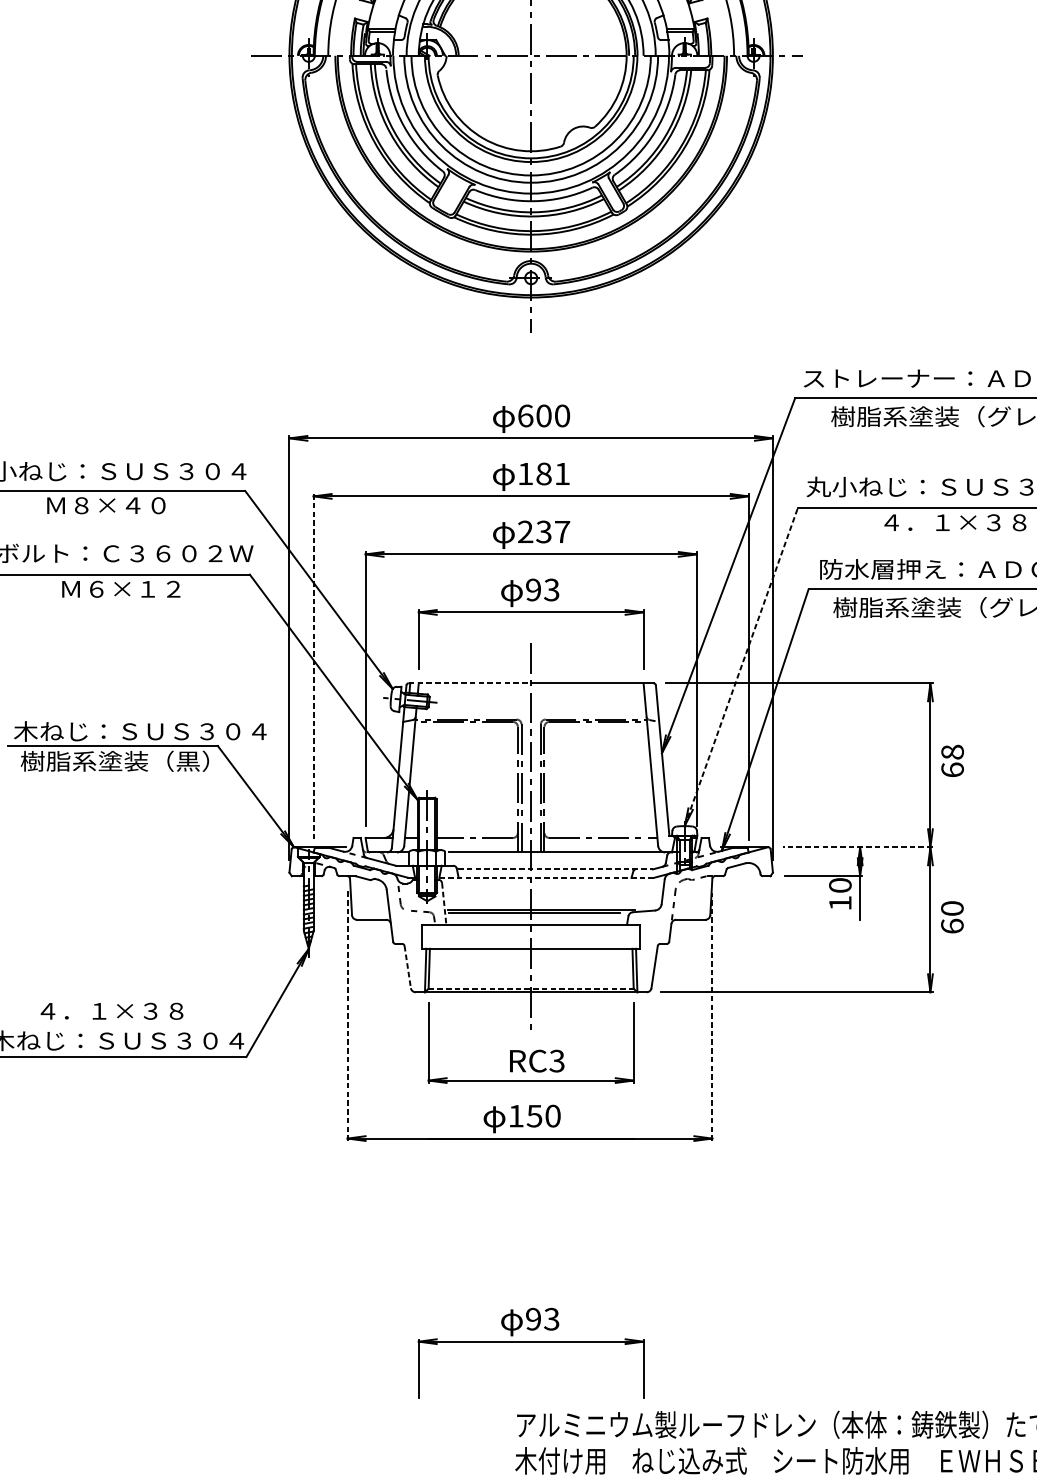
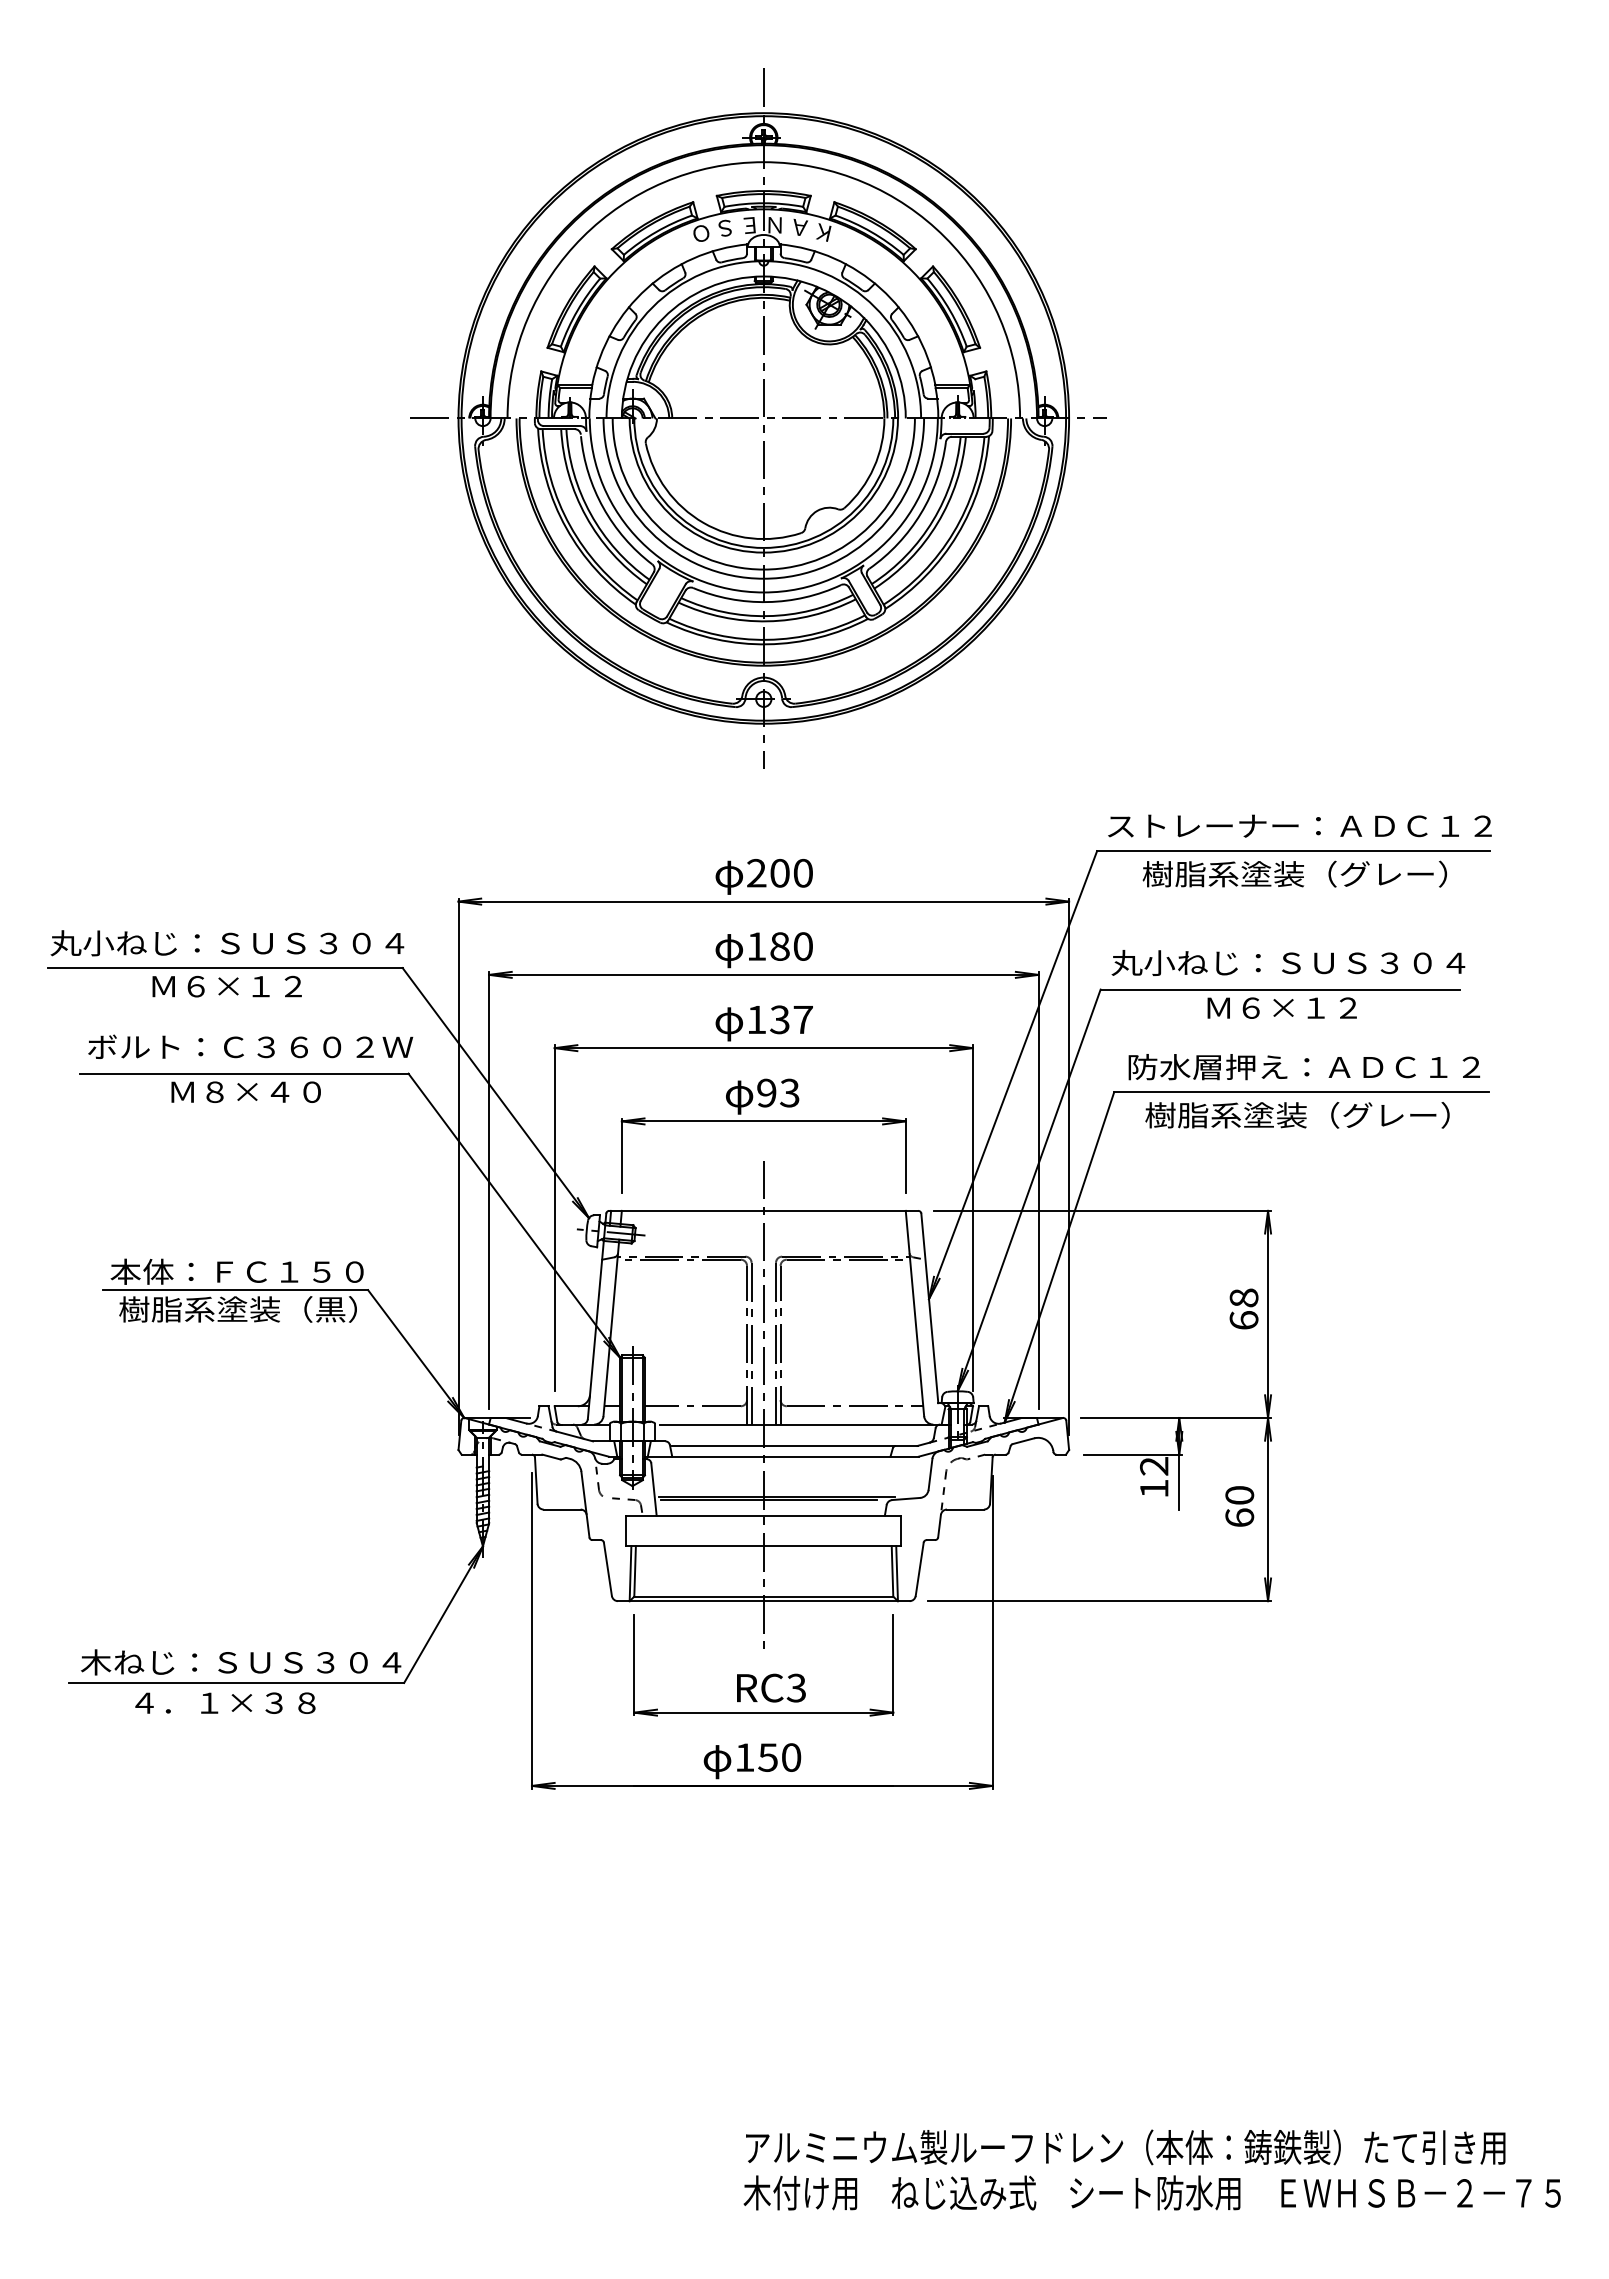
text: (525, 415) -> (756, 872), 600 -> 200
text: (561, 473) -> (802, 946), 181 -> 180
text: (119, 505) -> (244, 986), Ｍ８×４０ -> Ｍ６×１２
text: (954, 522) -> (1298, 1007), ４．１×３８ -> Ｍ６×１２
text: (525, 531) -> (756, 1019), 237 -> 137
text: (135, 588) -> (263, 1091), Ｍ６×１２ -> Ｍ８×４０
line: (741, 666) -> (1029, 1189), dashed -> solid
line: (313, 667) -> (489, 1191), dashed -> solid
line: (470, 682) -> (687, 1210), dashed -> solid
text: (139, 731) -> (269, 1271), 木ねじ：ＳＵＳ３０４ -> 本体：ＦＣ１５０
text: (952, 760) -> (1243, 1308), moved
line: (857, 846) -> (1176, 1417), dashed -> solid
line: (555, 869) -> (794, 1445), dashed -> solid
line: (545, 877) -> (781, 1456), dashed -> solid
text: (840, 885) -> (1154, 1466), 10 -> 12
line: (444, 903) -> (654, 1489), dashed -> solid
text: (952, 917) -> (1239, 1506), moved
line: (407, 967) -> (607, 1569), dashed -> solid
line: (531, 988) -> (764, 1596), dashed -> solid
text: (112, 1010) -> (225, 1702), moved
line: (347, 1015) -> (531, 1630), dashed -> solid
line: (712, 1016) -> (992, 1631), dashed -> solid
part: (530, 1341) -> (763, 2042), removed

